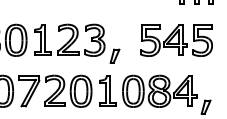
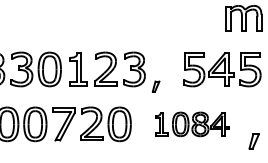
part: (114, 56) -> (155, 86), size x0.7
part: (147, 91) -> (191, 124), size x0.7

